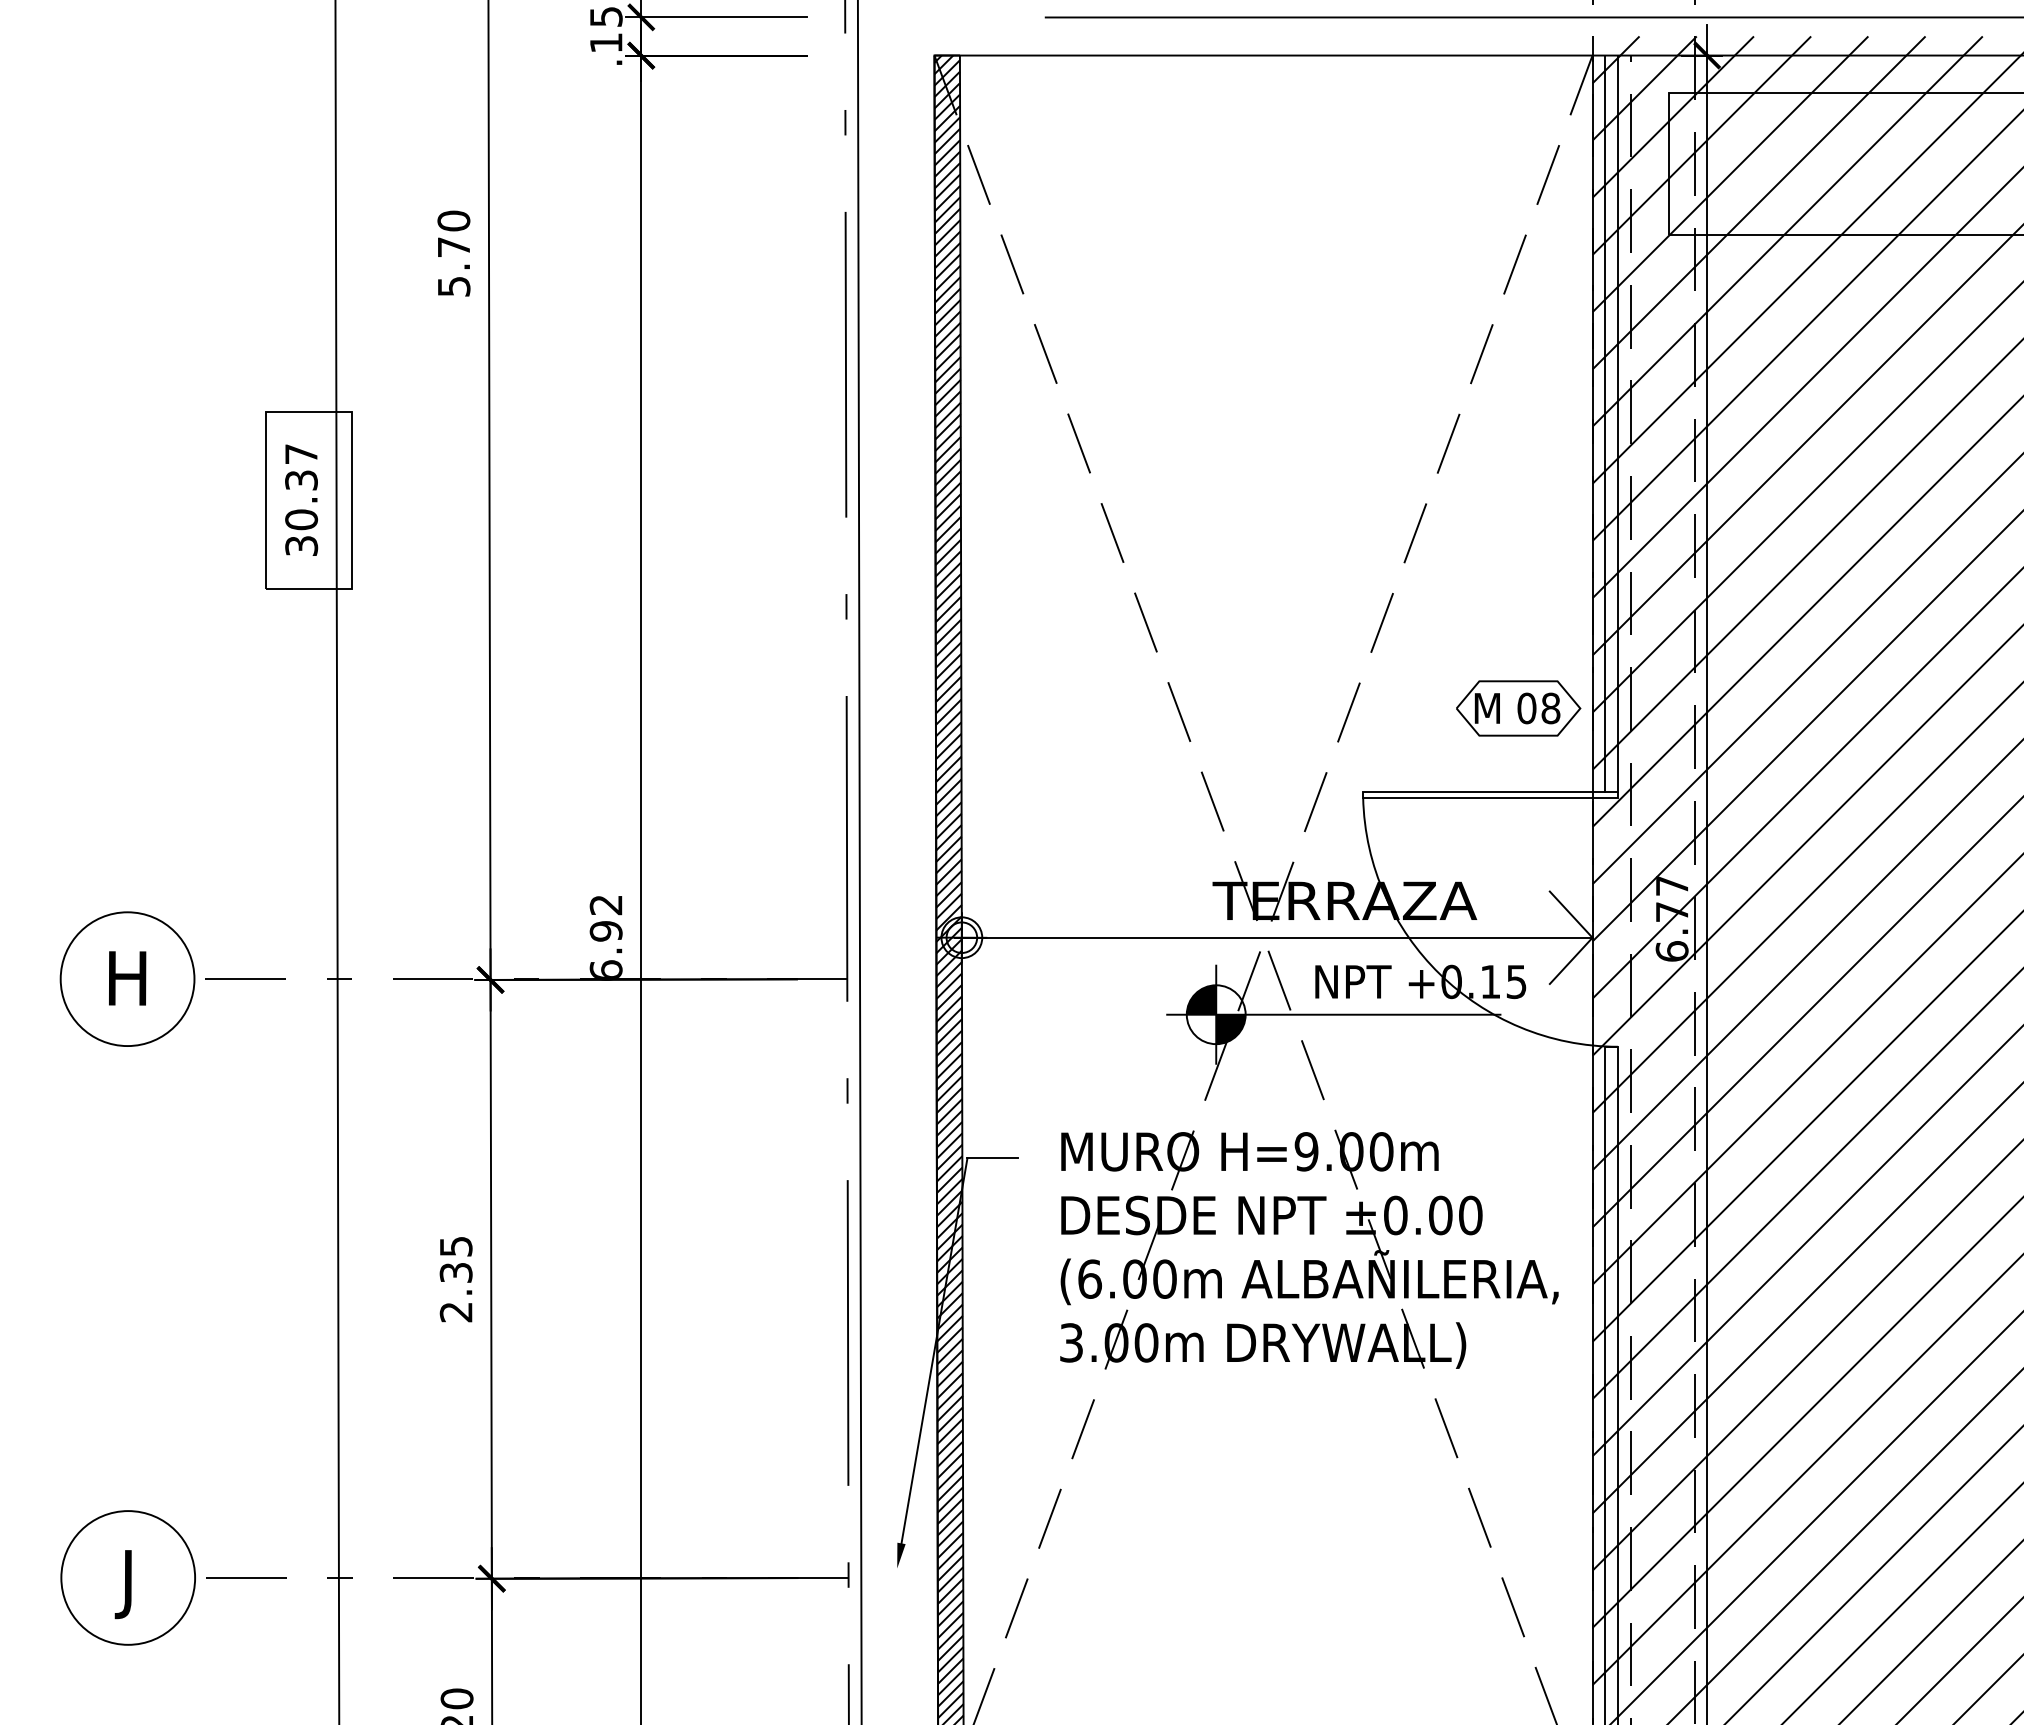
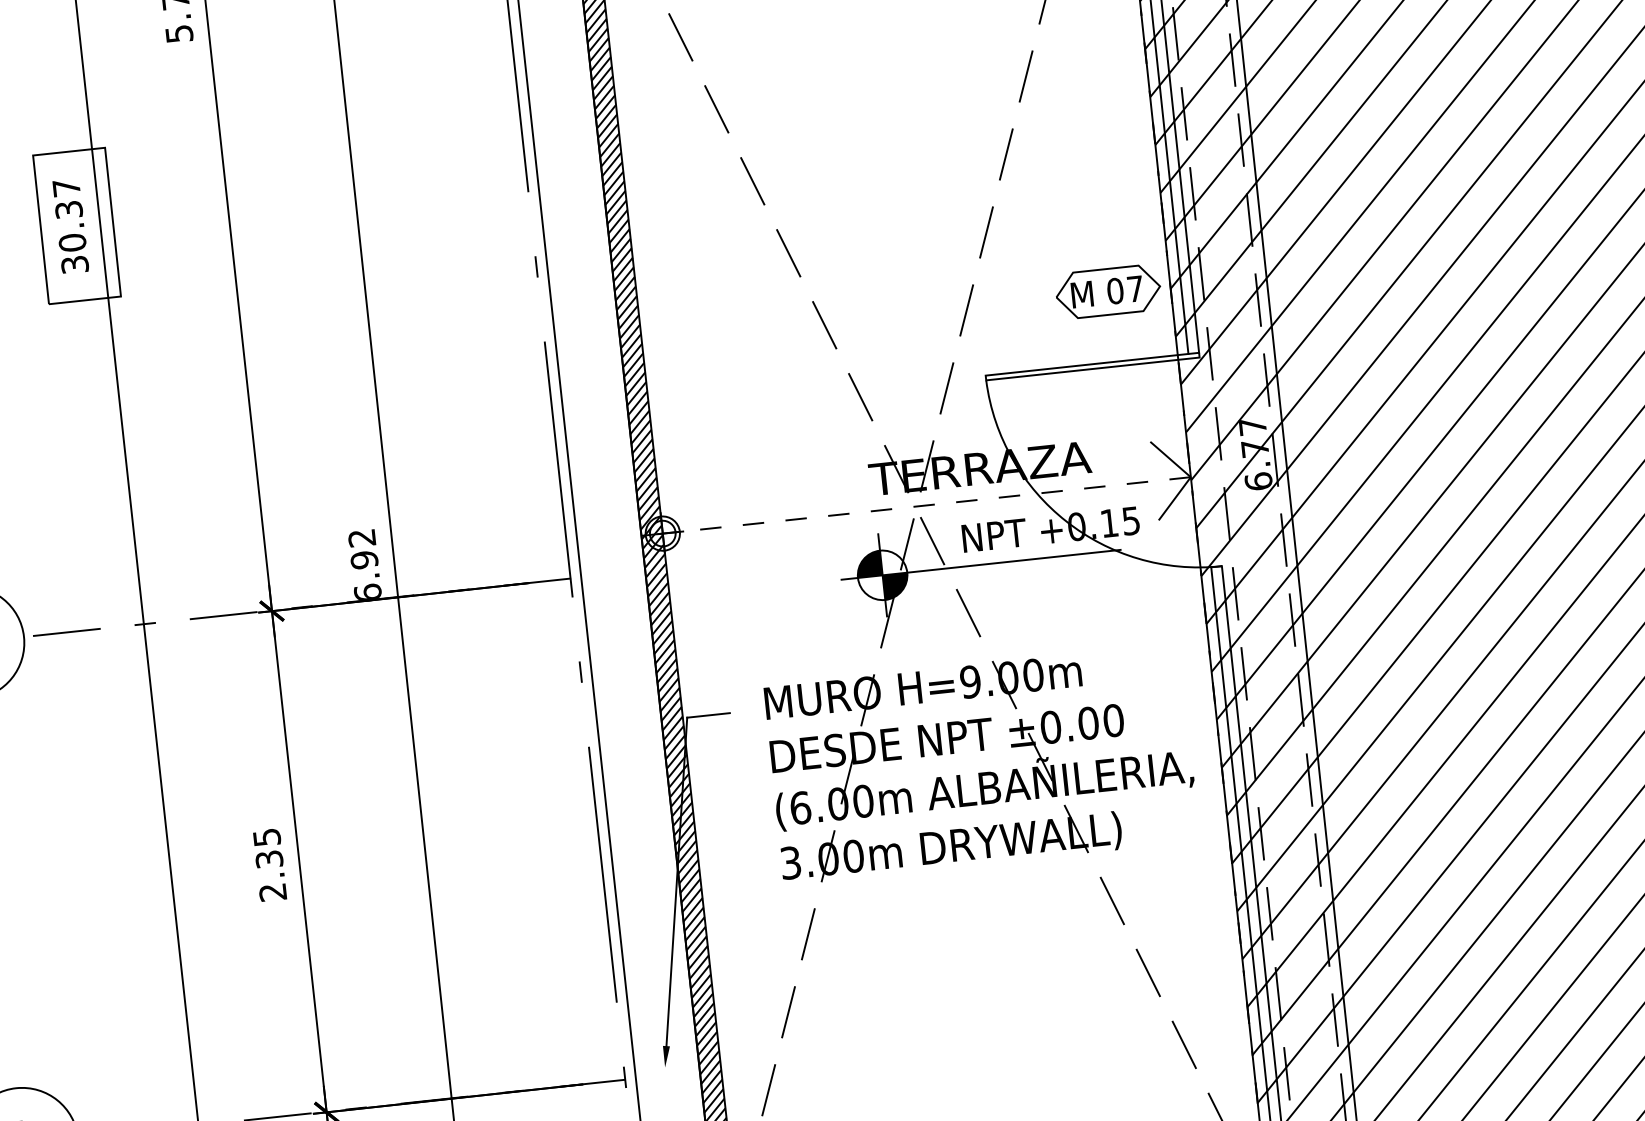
text: (1550, 708) -> (1135, 289), 08 -> 07
line: (1273, 937) -> (923, 505), solid -> dashed

